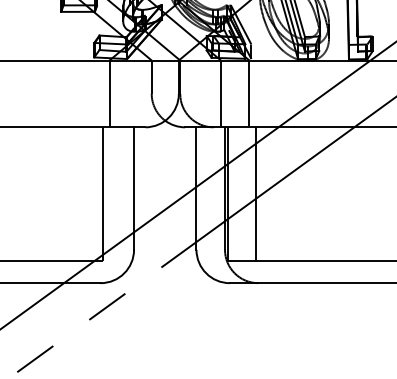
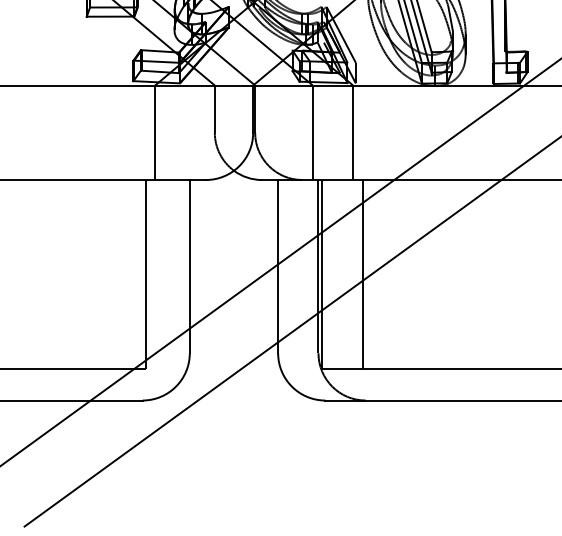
line: (106, 307) -> (150, 434), dashed -> solid

